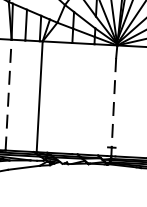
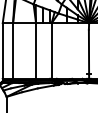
line: (9, 96) -> (36, 51), dashed -> solid
line: (114, 103) -> (89, 52), dashed -> solid

